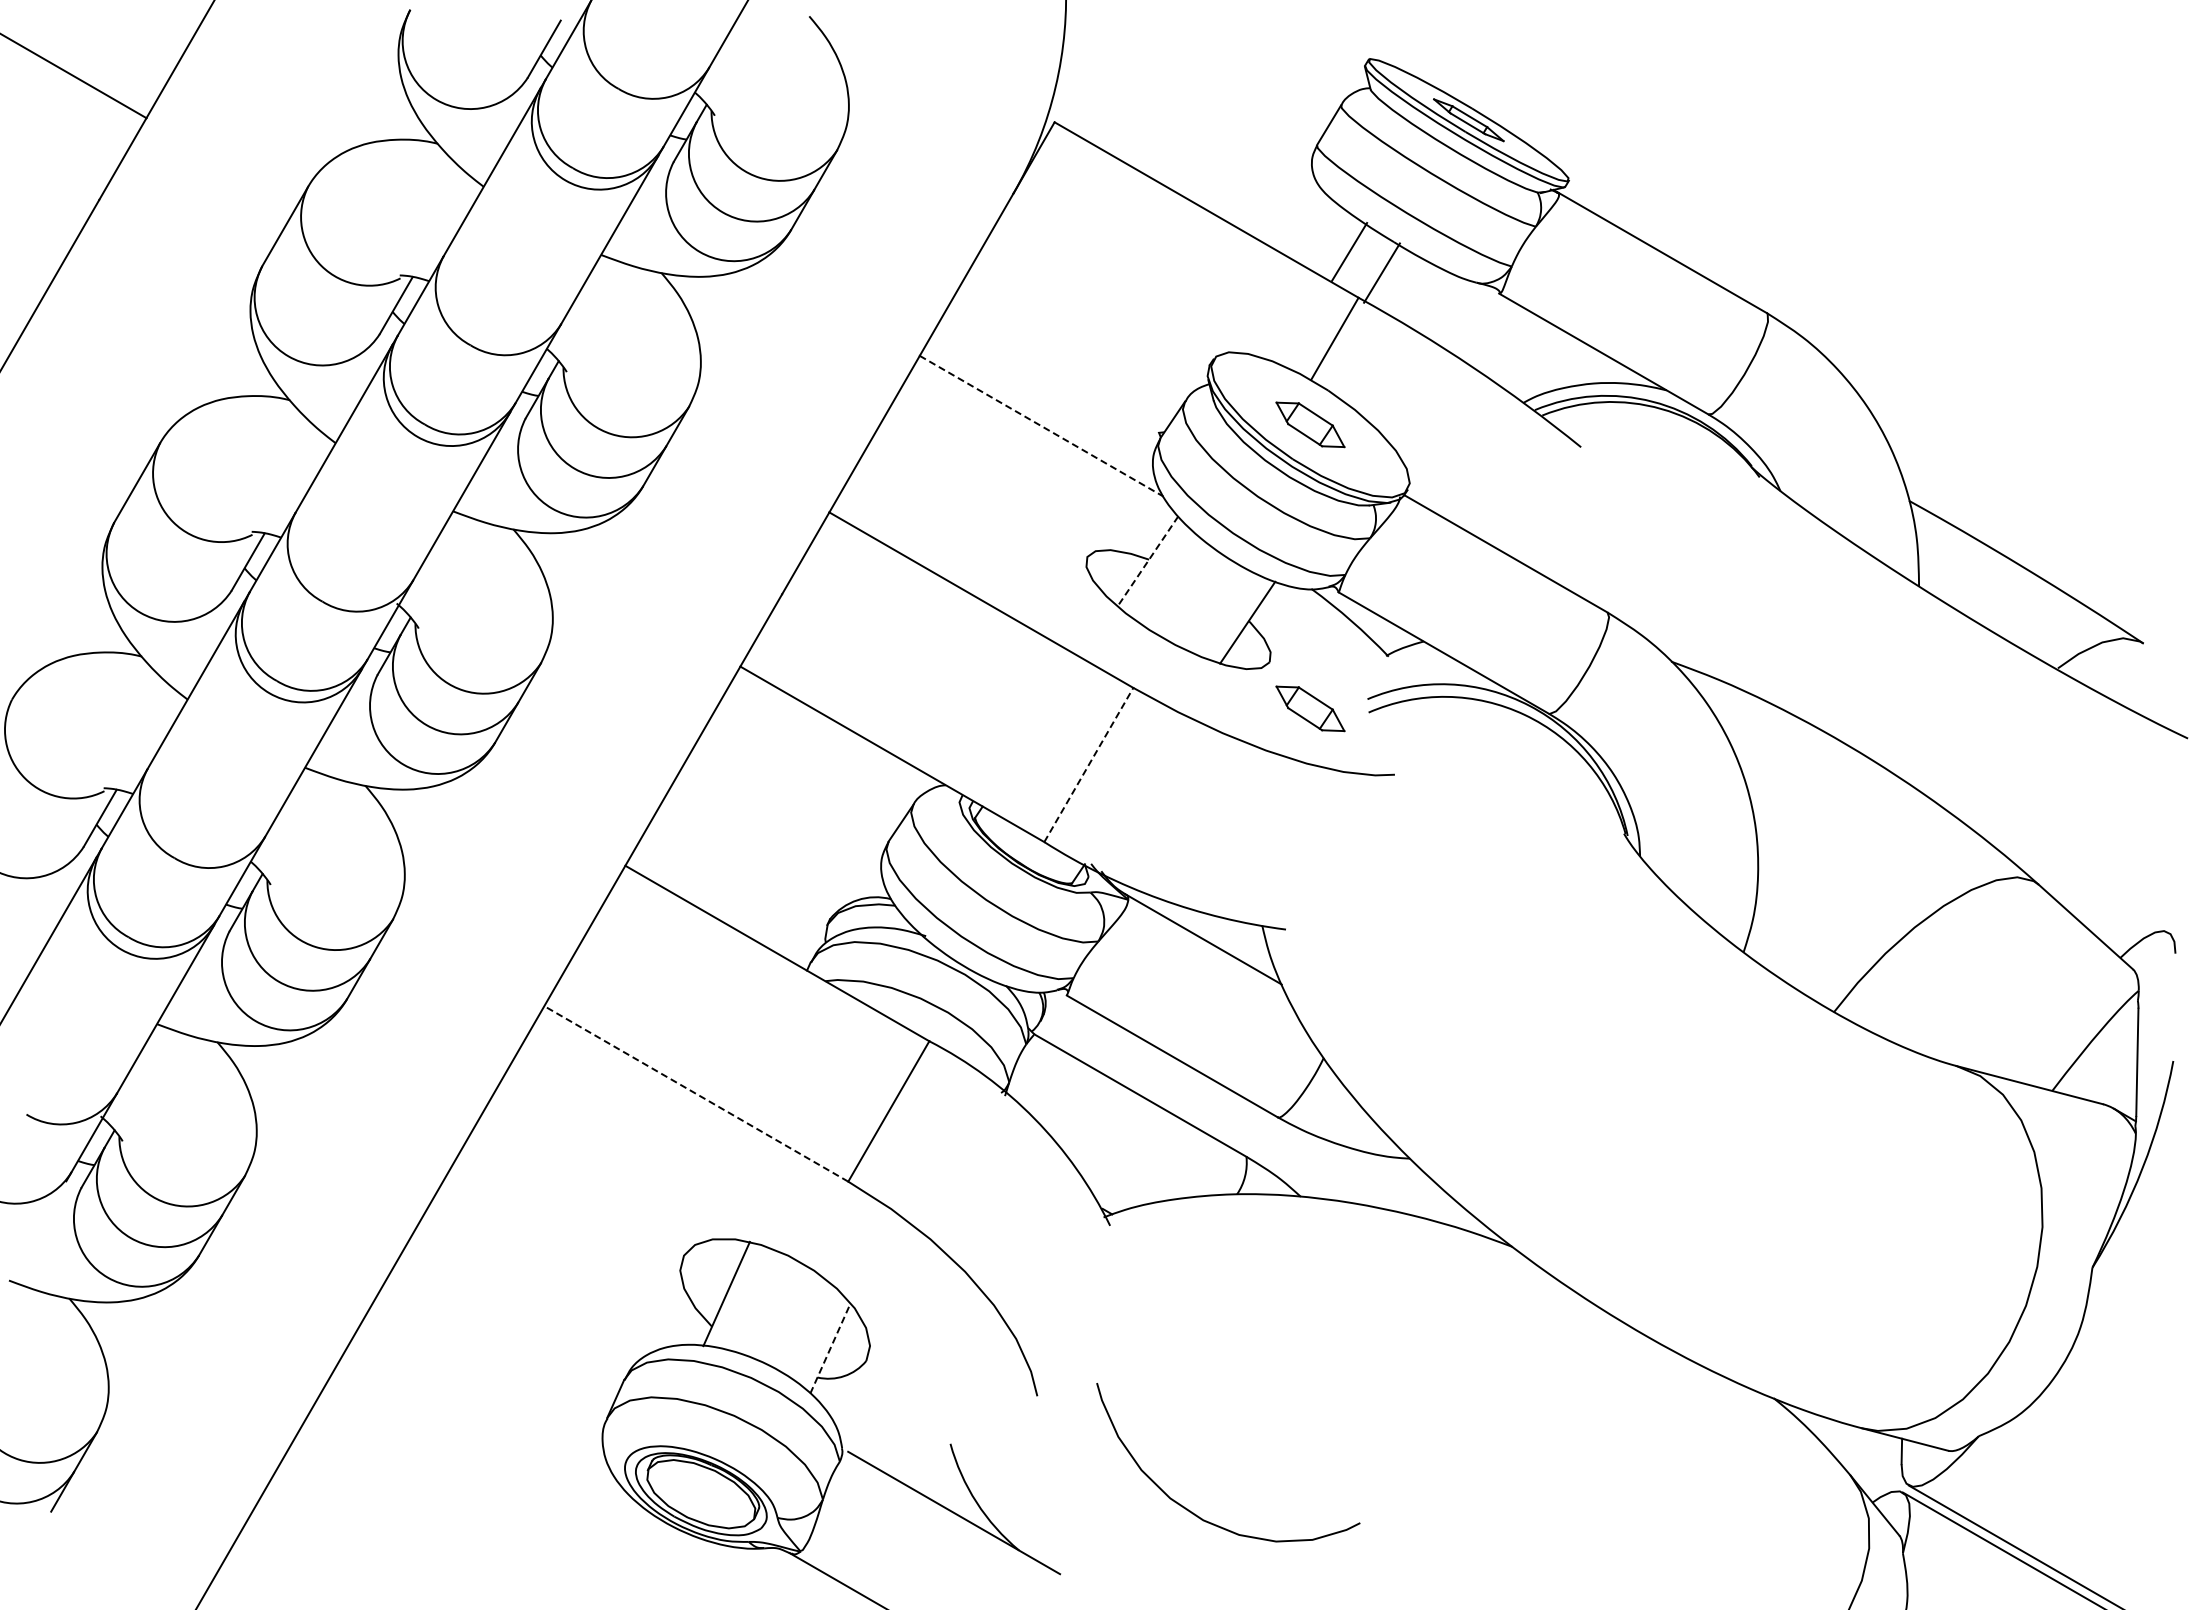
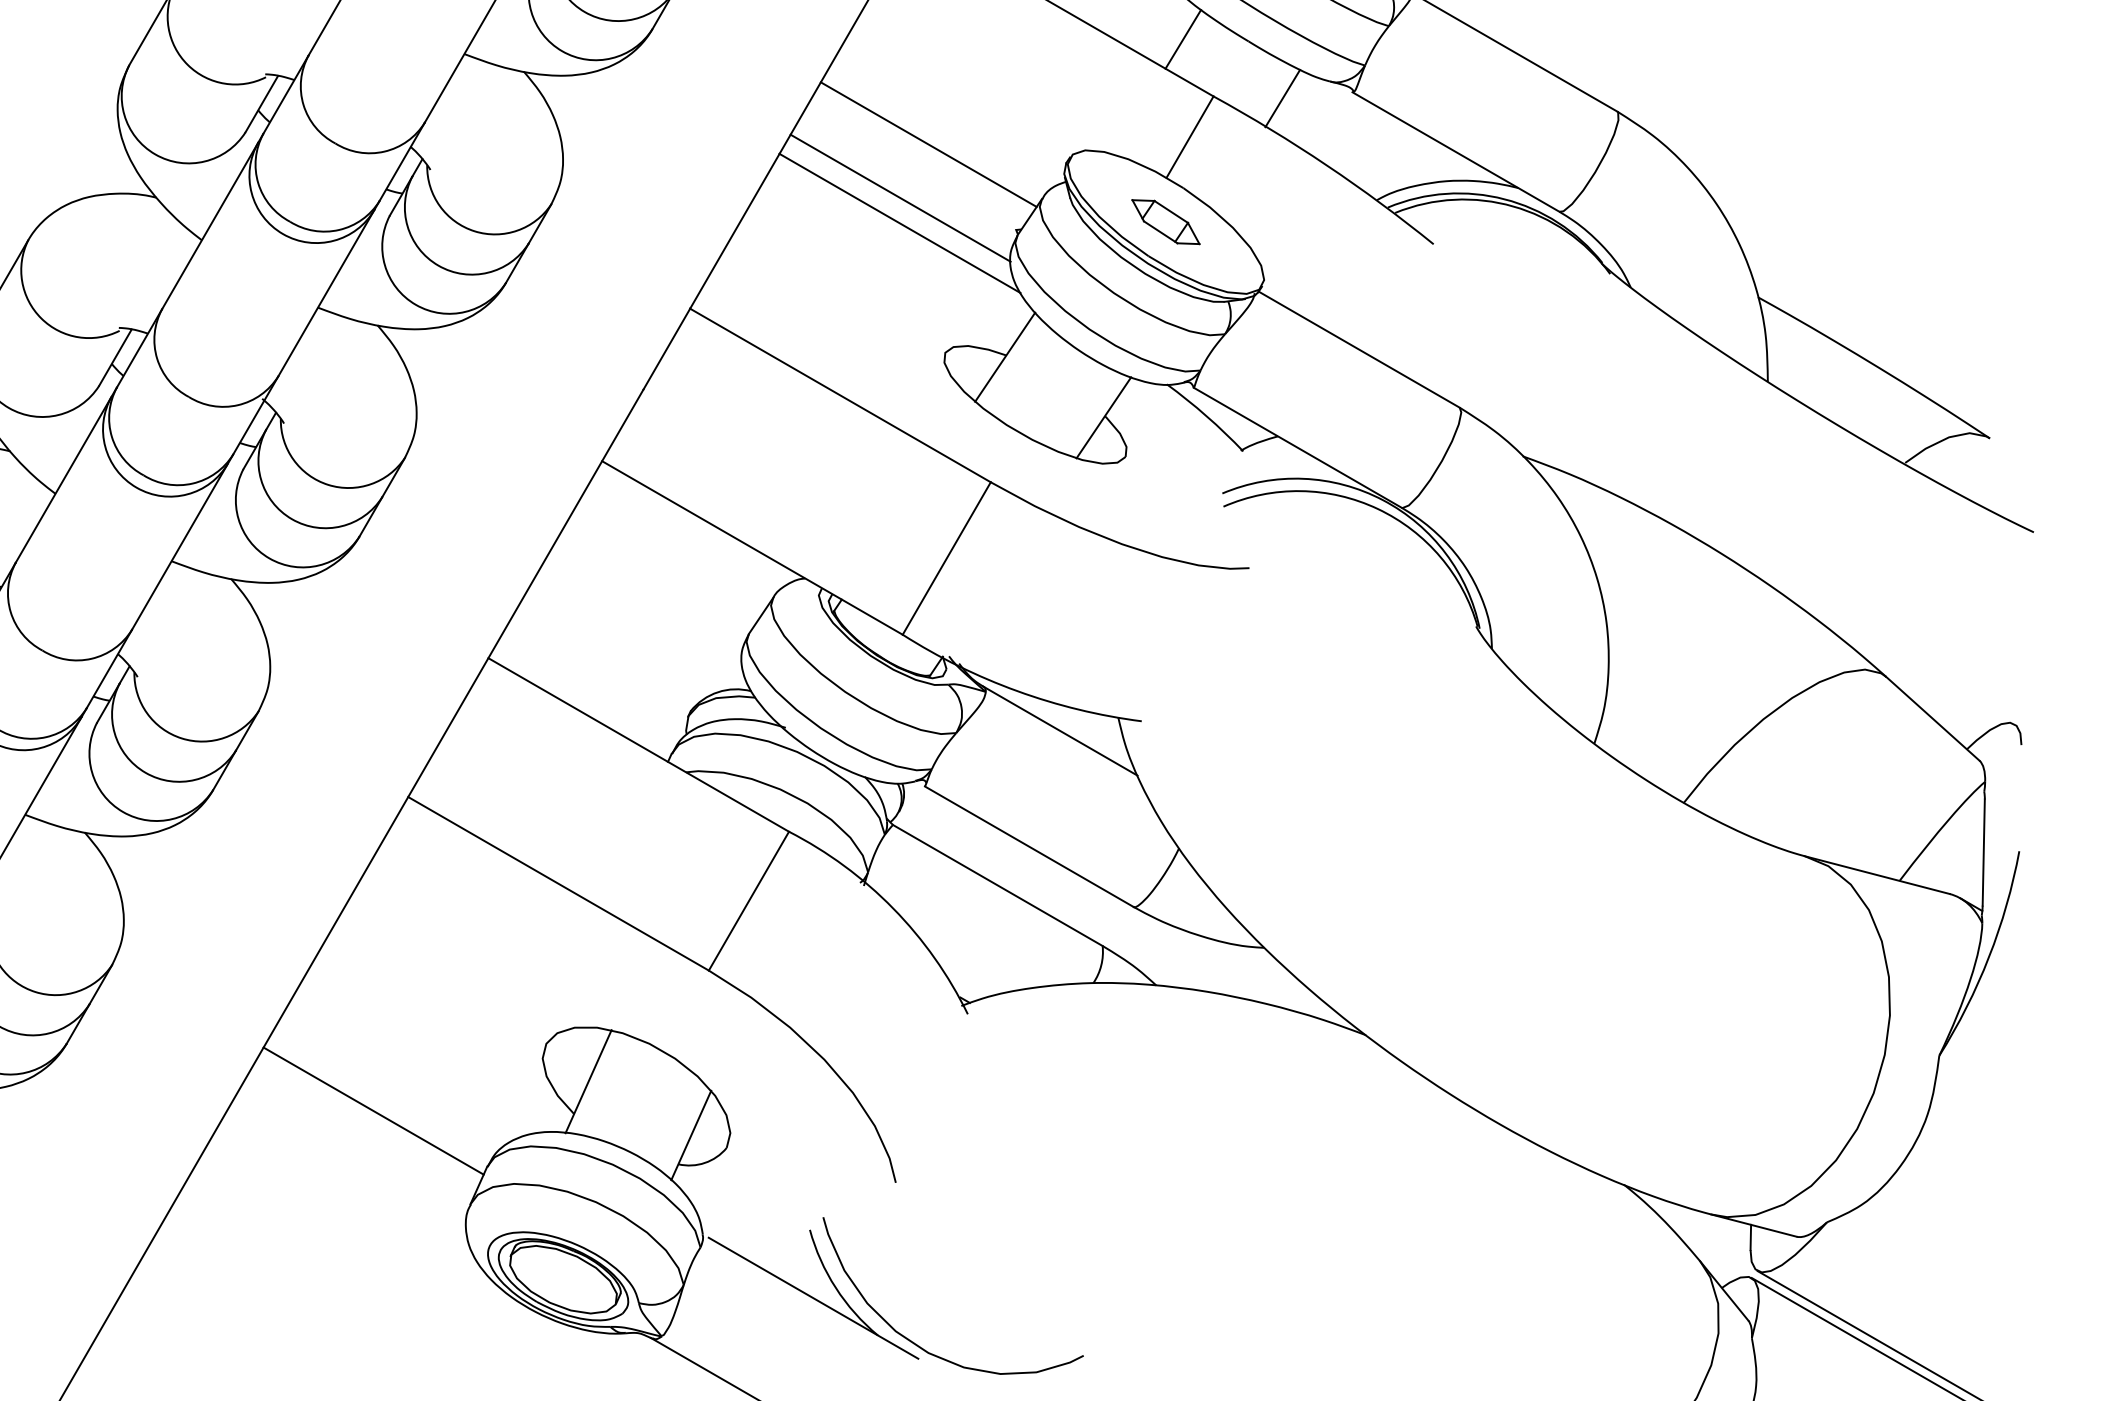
line: (1349, 251) -> (1282, 98), moved
line: (1381, 272) -> (1182, 38), moved
line: (1070, 346) -> (928, 144), added
line: (1041, 400) -> (899, 198), added
line: (1041, 426) -> (899, 223), dashed -> solid
line: (1147, 561) -> (1004, 357), dashed -> solid
part: (1310, 708) -> (1165, 502), removed
line: (1089, 764) -> (947, 558), dashed -> solid
line: (695, 1093) -> (557, 883), dashed -> solid
line: (509, 1323) -> (373, 1110), added
line: (830, 1348) -> (691, 1135), dashed -> solid
curve: (1193, 1512) -> (918, 1345), moved

